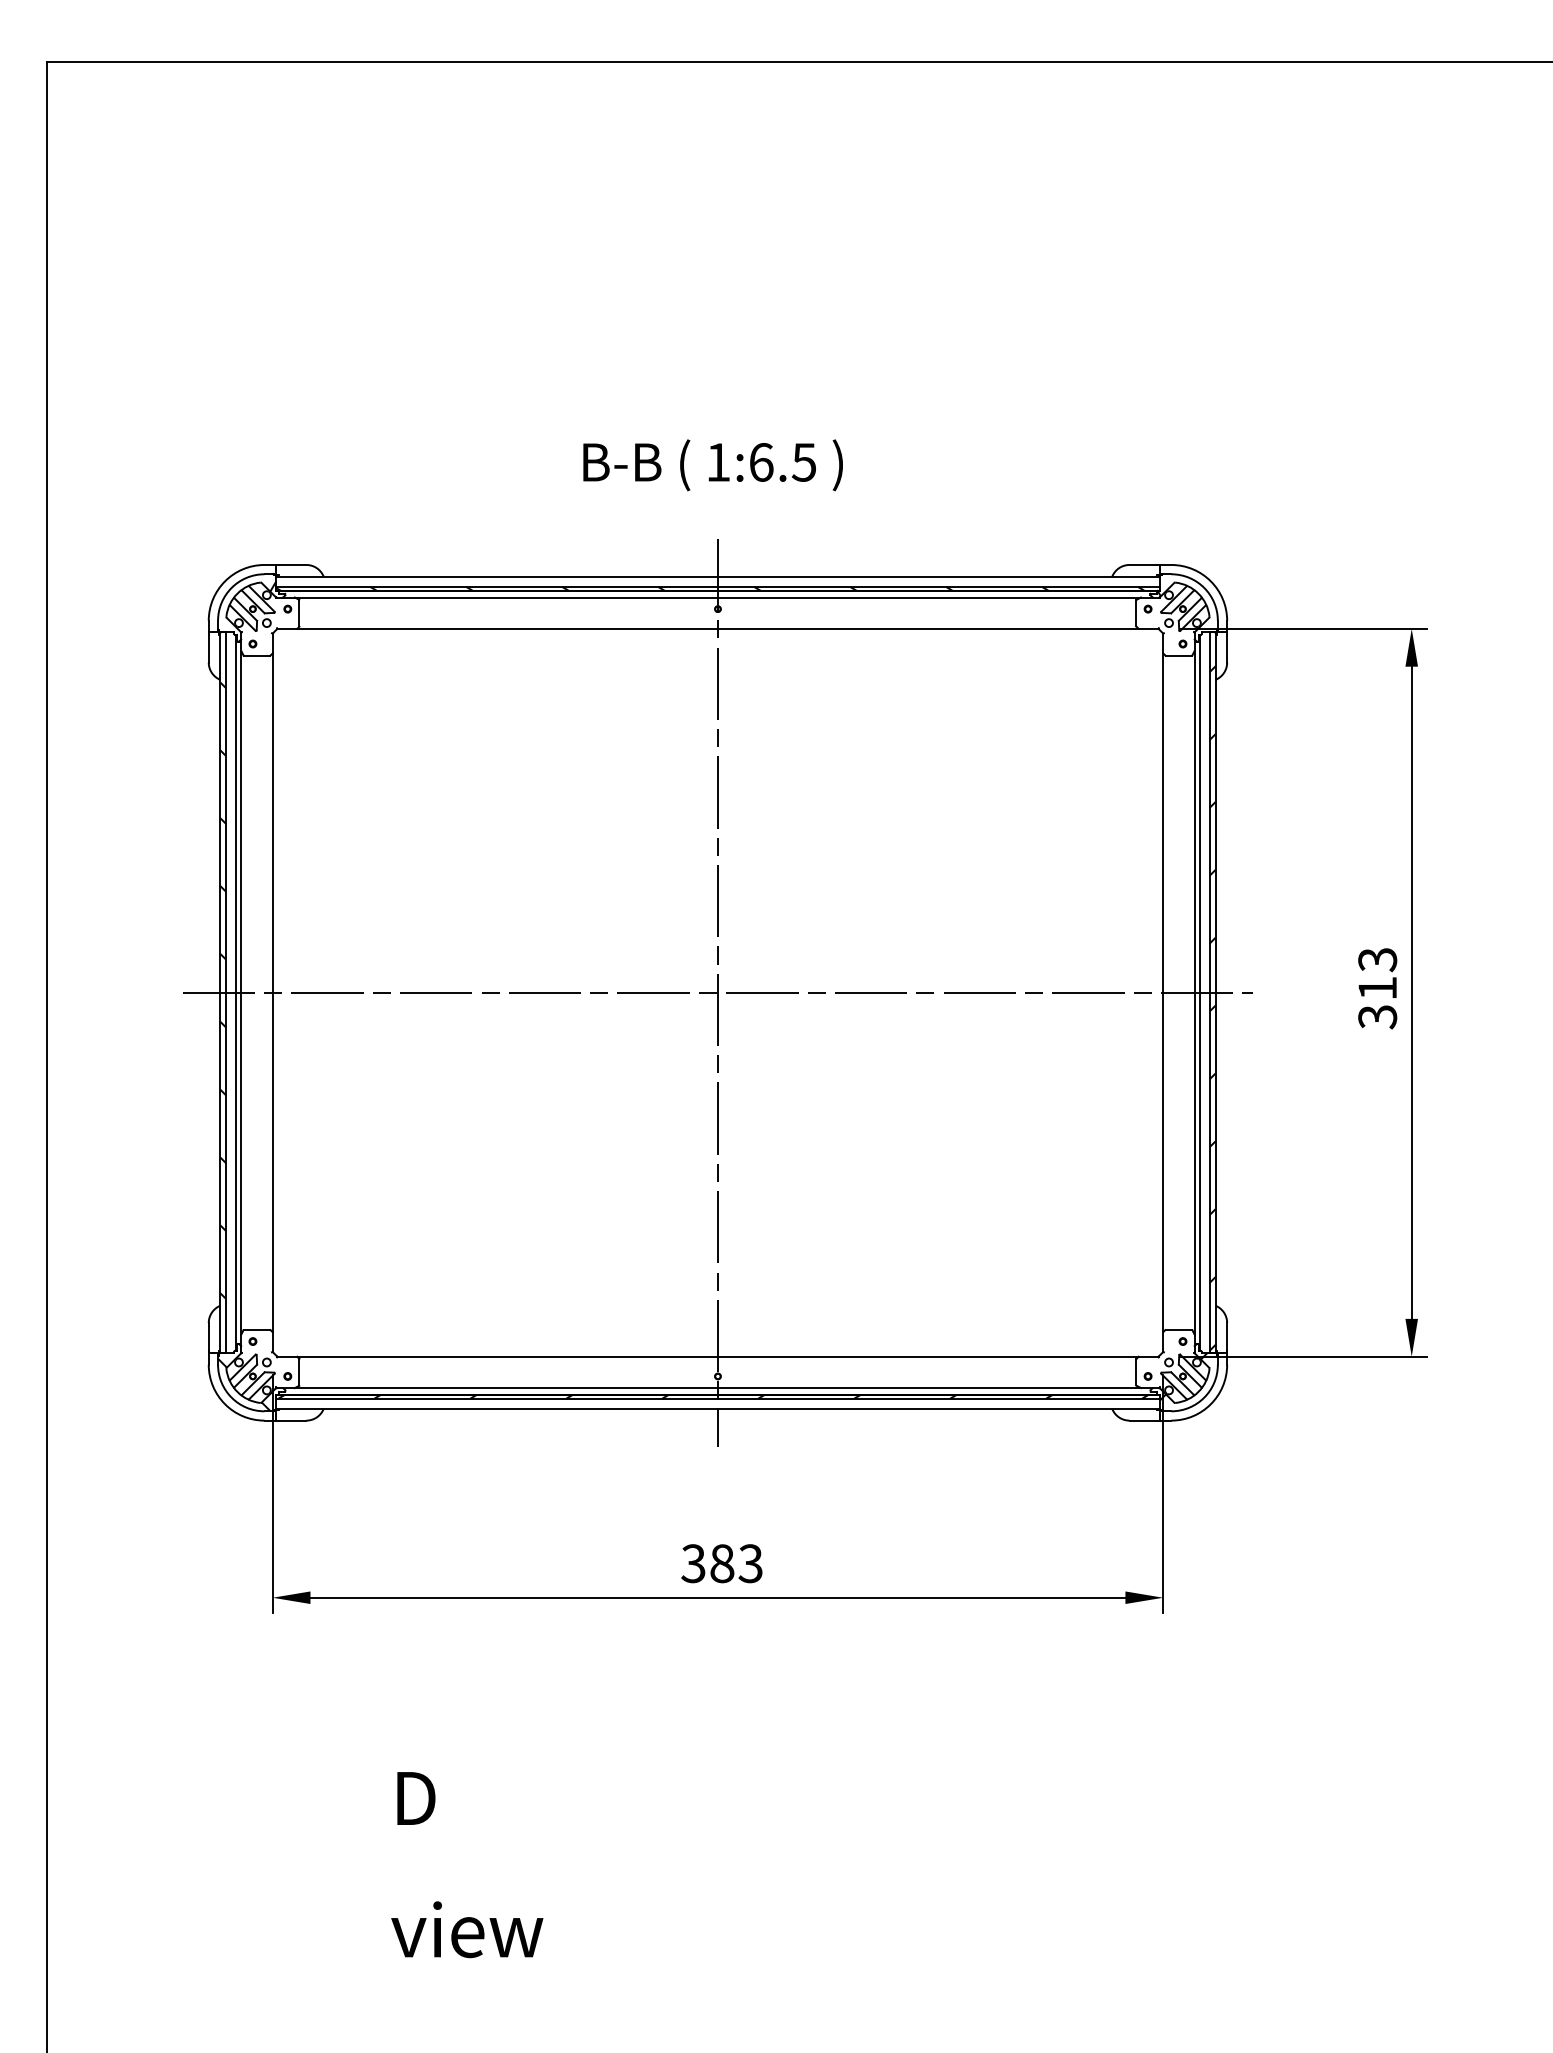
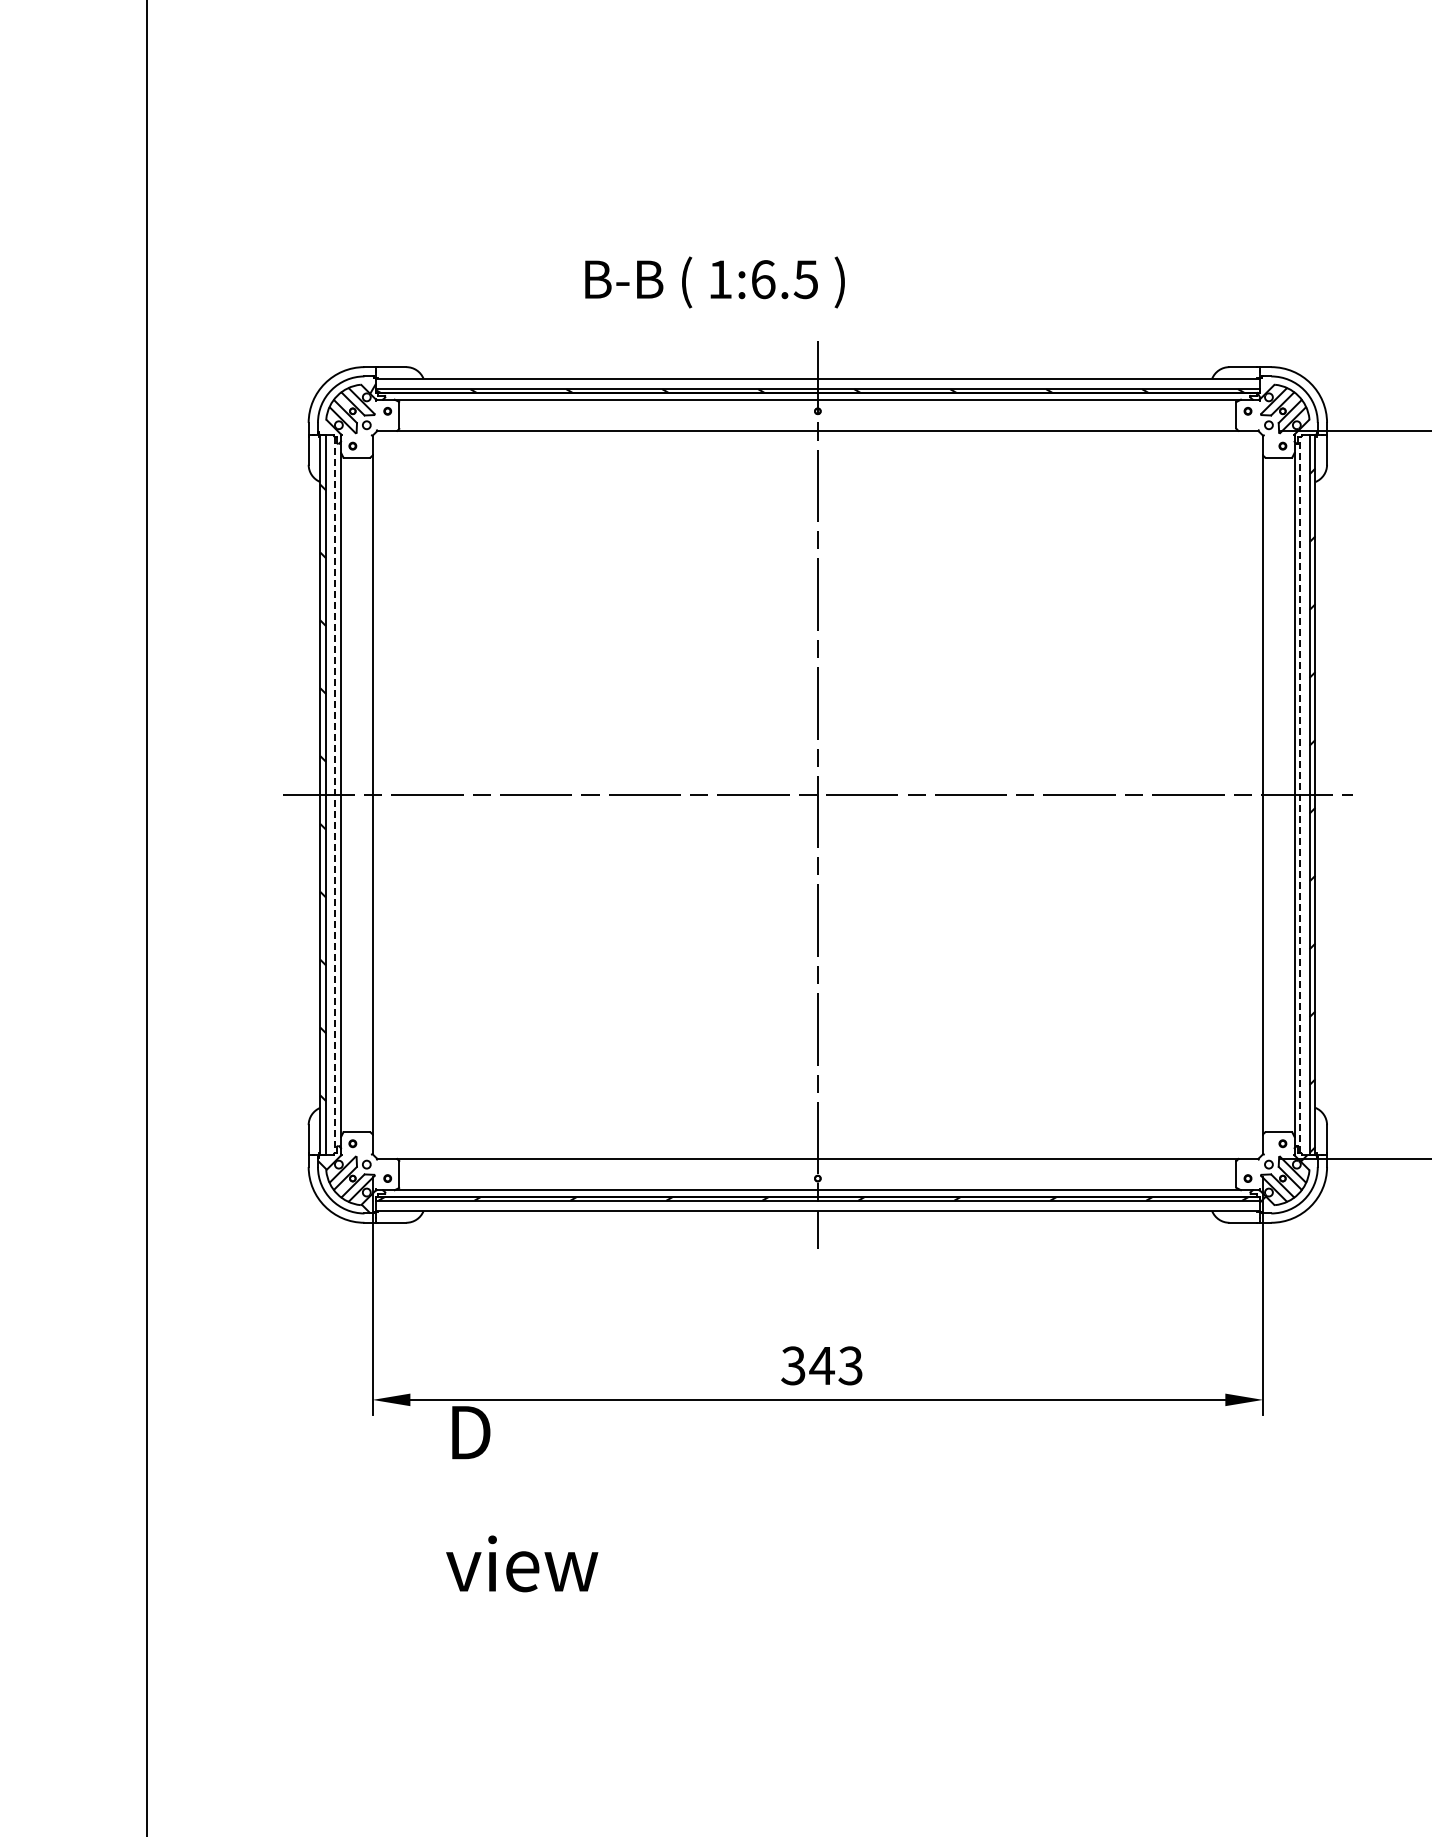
text: (712, 465) -> (714, 282), moved
line: (1200, 992) -> (1300, 794), solid -> dashed
line: (235, 993) -> (335, 795), solid -> dashed
text: (722, 1563) -> (822, 1365), 383 -> 343
text: (467, 1865) -> (522, 1499), moved

